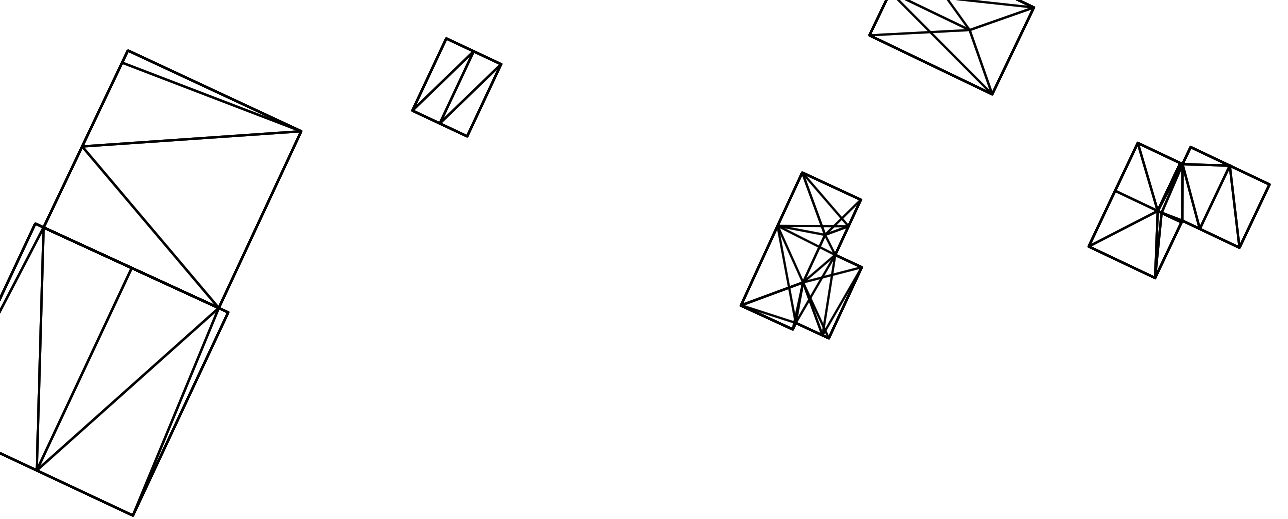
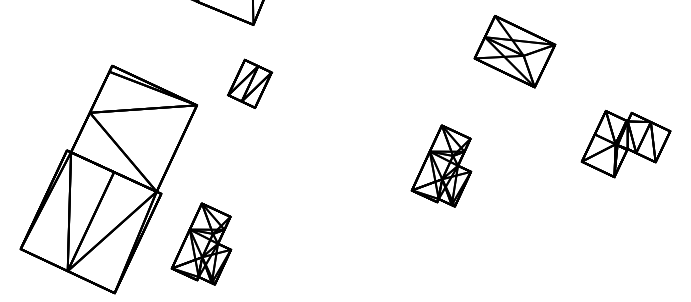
part: (457, 86) -> (250, 83), moved
part: (310, 413) -> (201, 243), added

